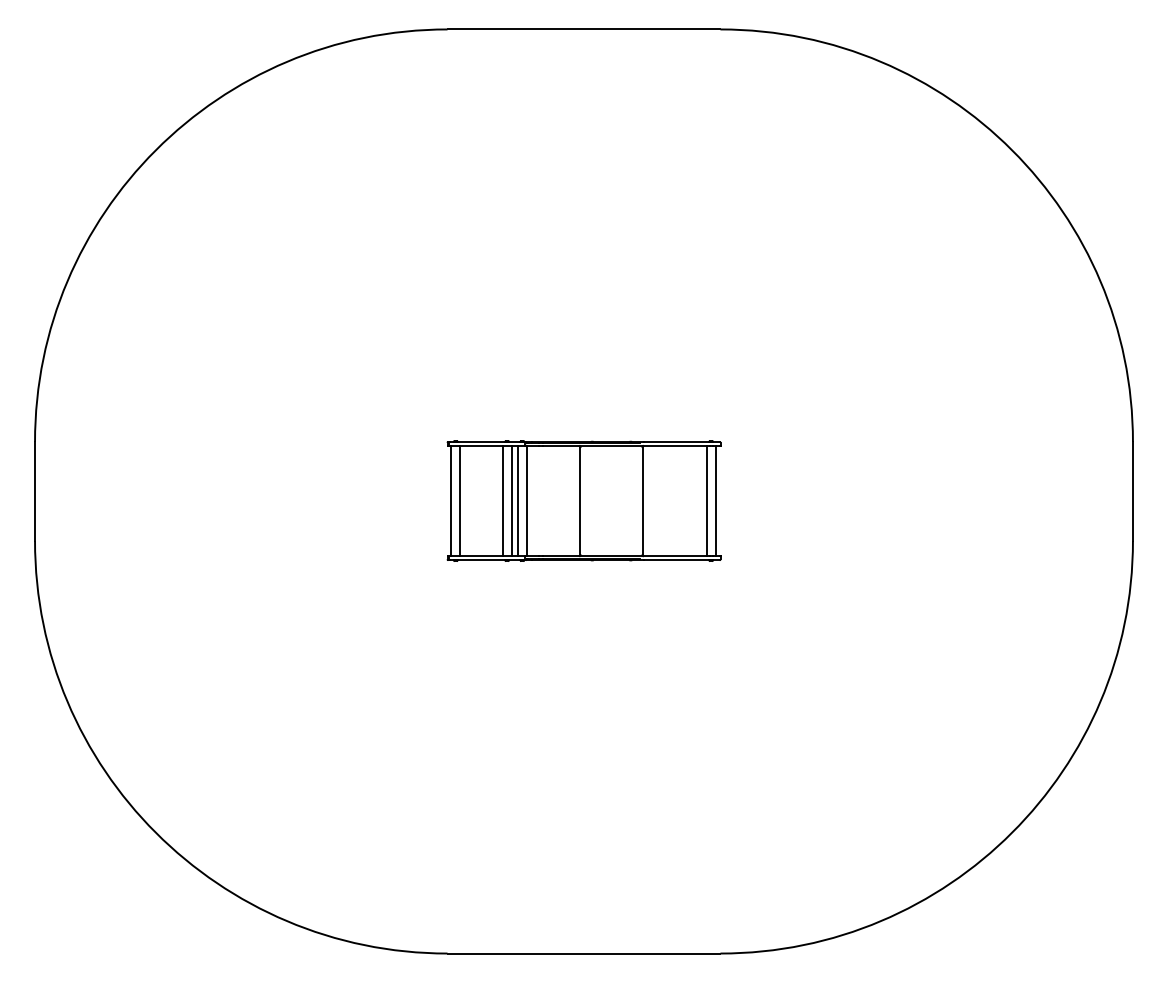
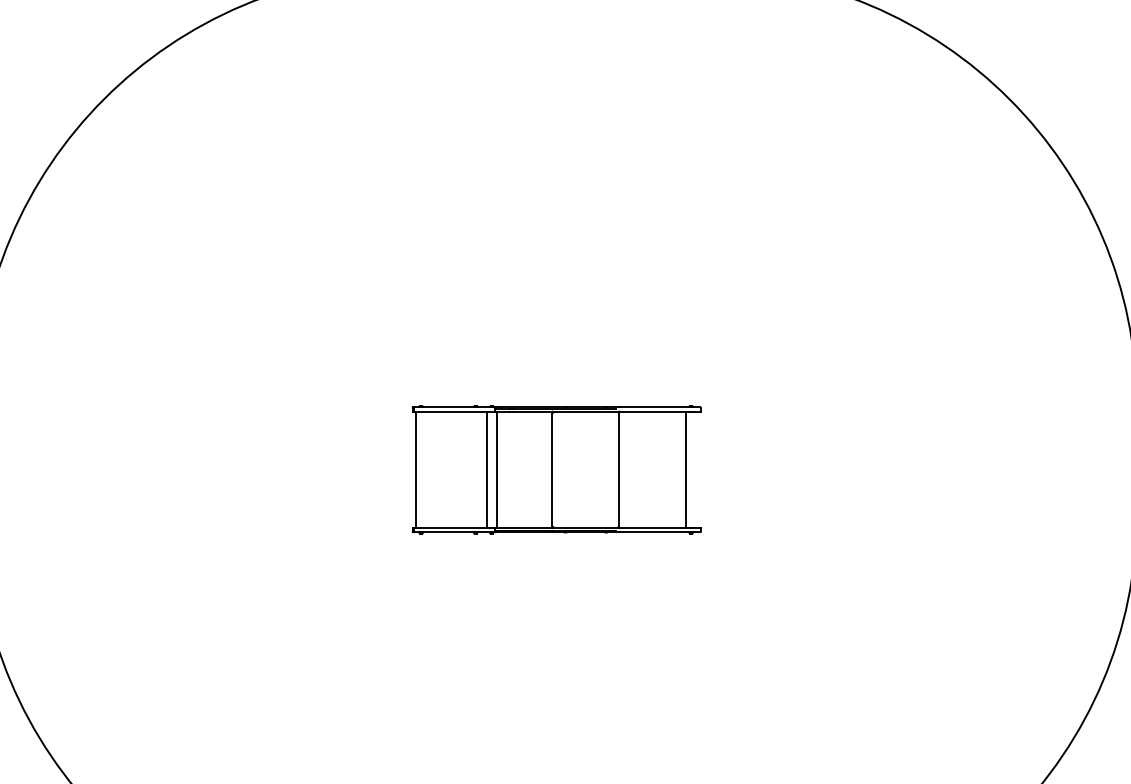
line: (460, 501) -> (426, 470), removed
line: (502, 501) -> (470, 470), removed
line: (511, 501) -> (480, 470), removed
line: (715, 501) -> (695, 470), removed

